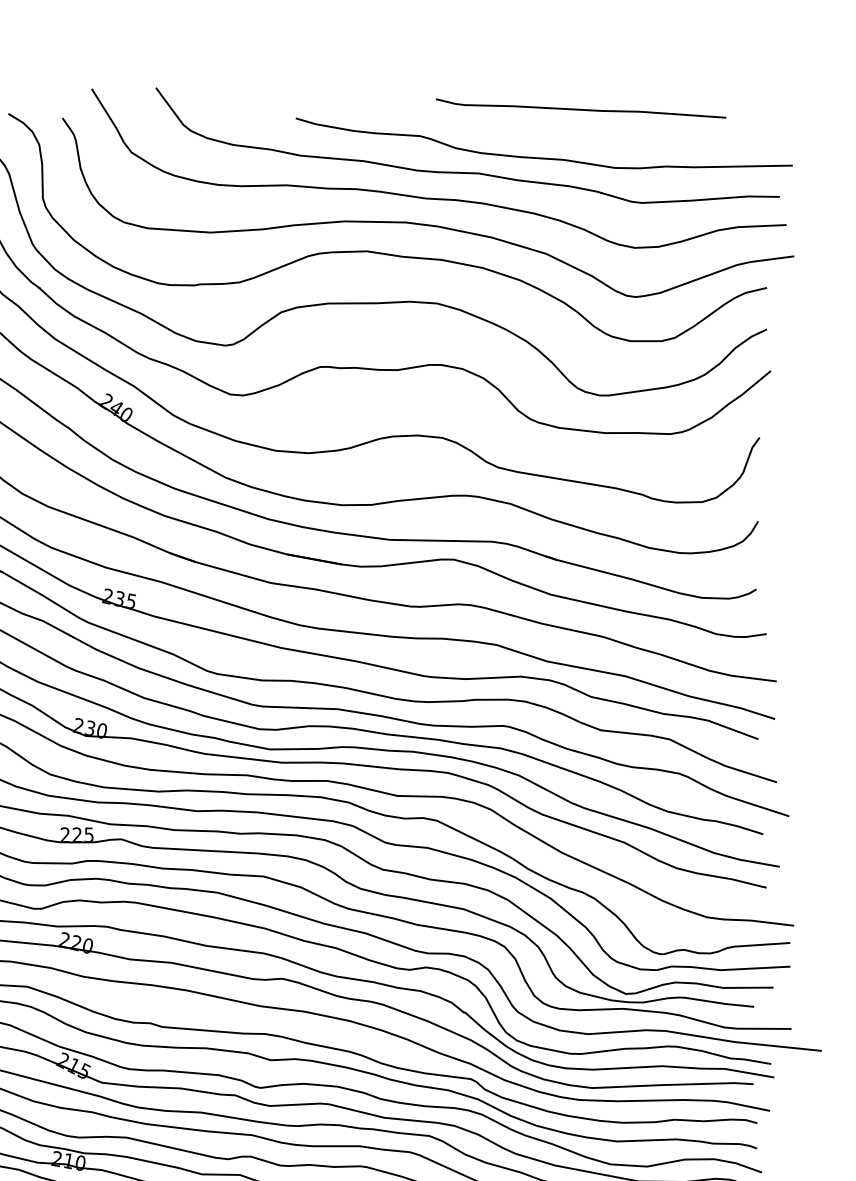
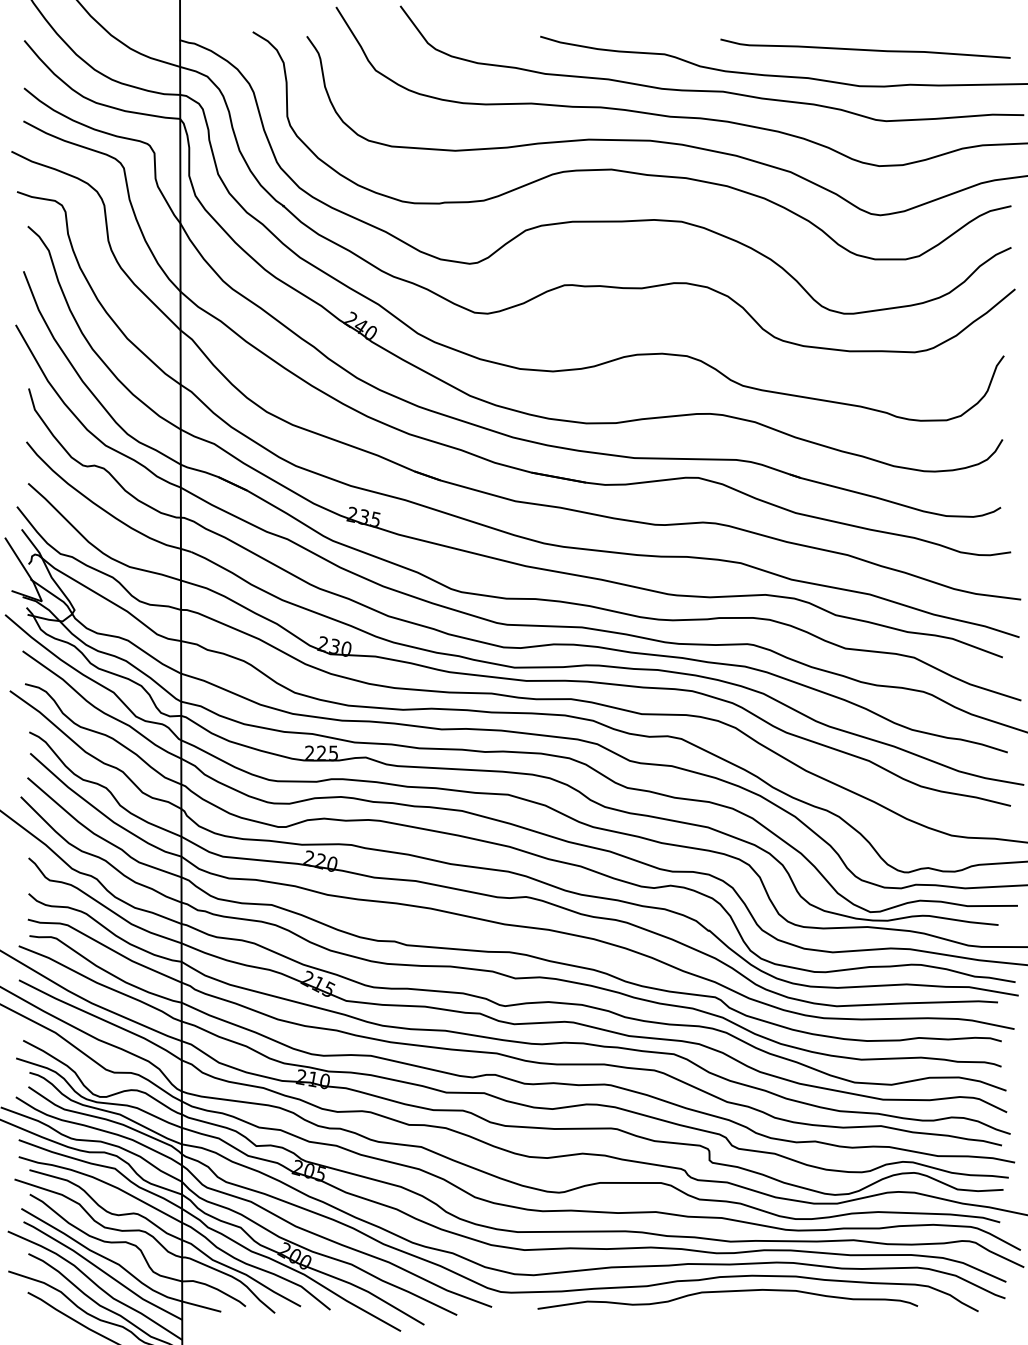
curve: (581, 109) -> (865, 49), moved

